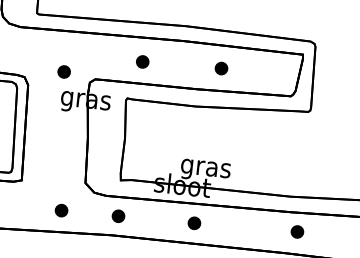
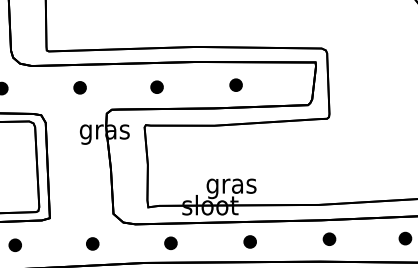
part: (63, 71) -> (79, 87), moved
part: (118, 215) -> (170, 242), moved
part: (193, 222) -> (249, 241), moved

